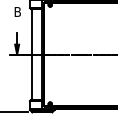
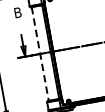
line: (31, 55) -> (40, 54), solid -> dashed

